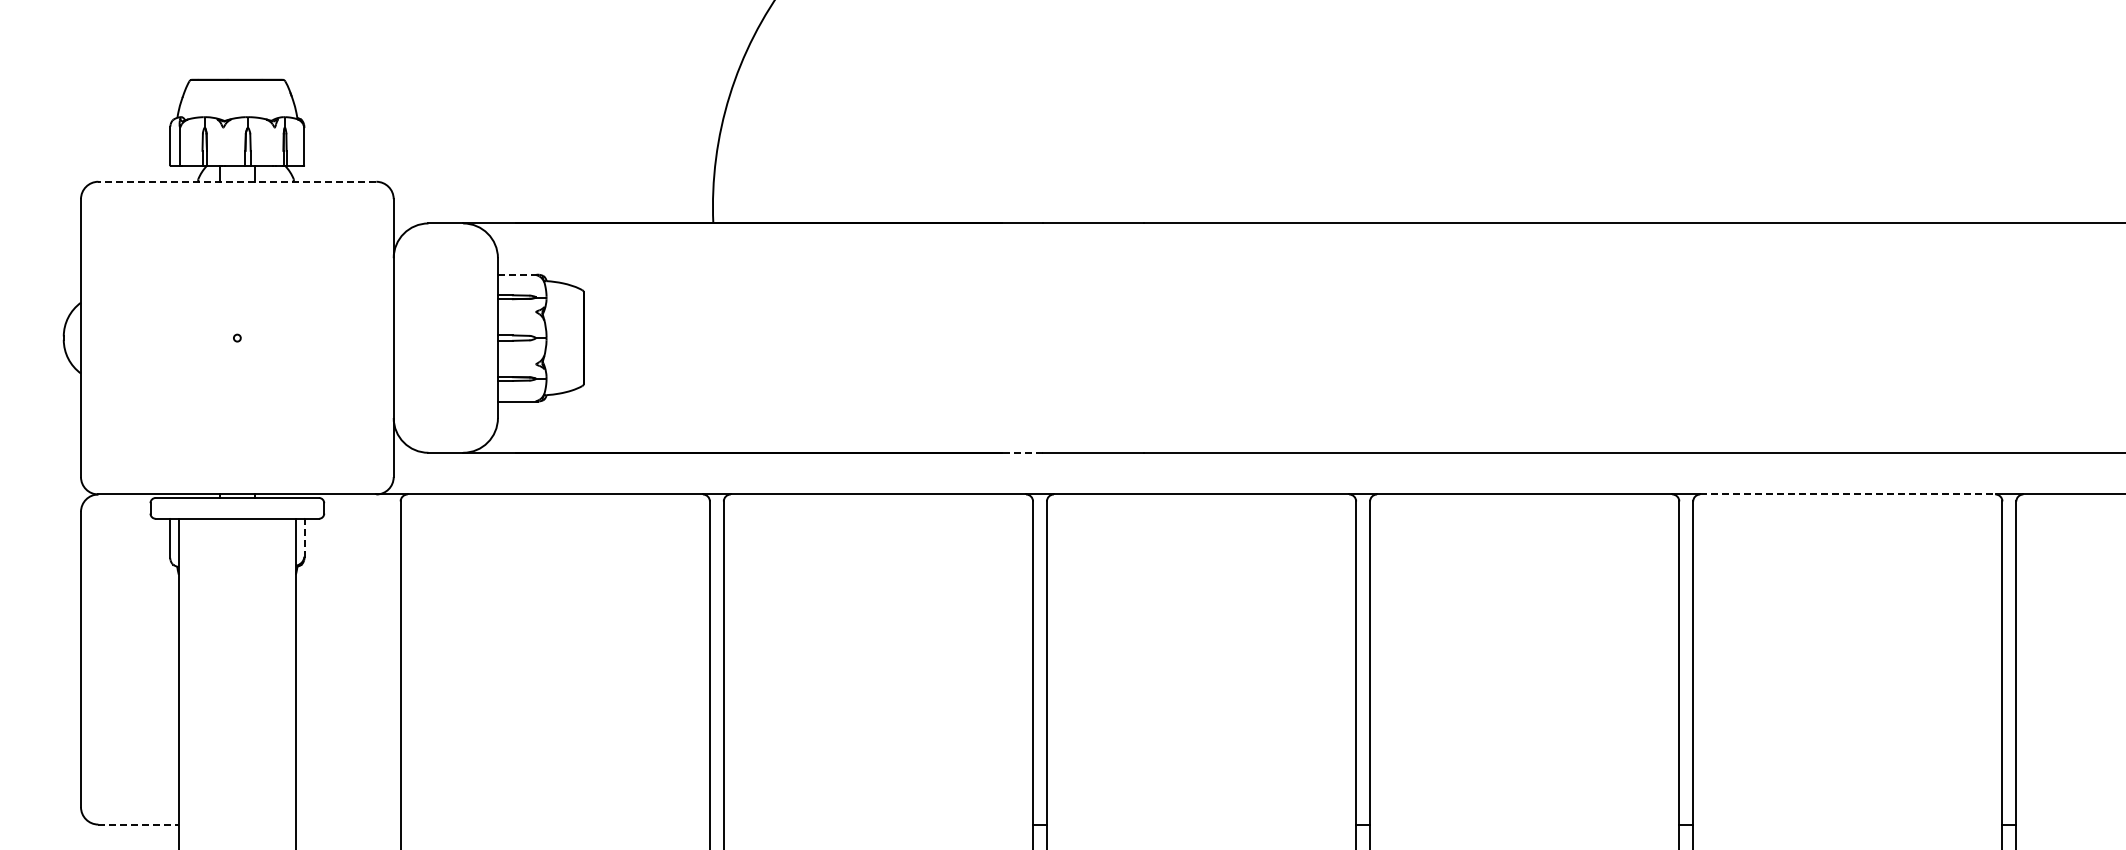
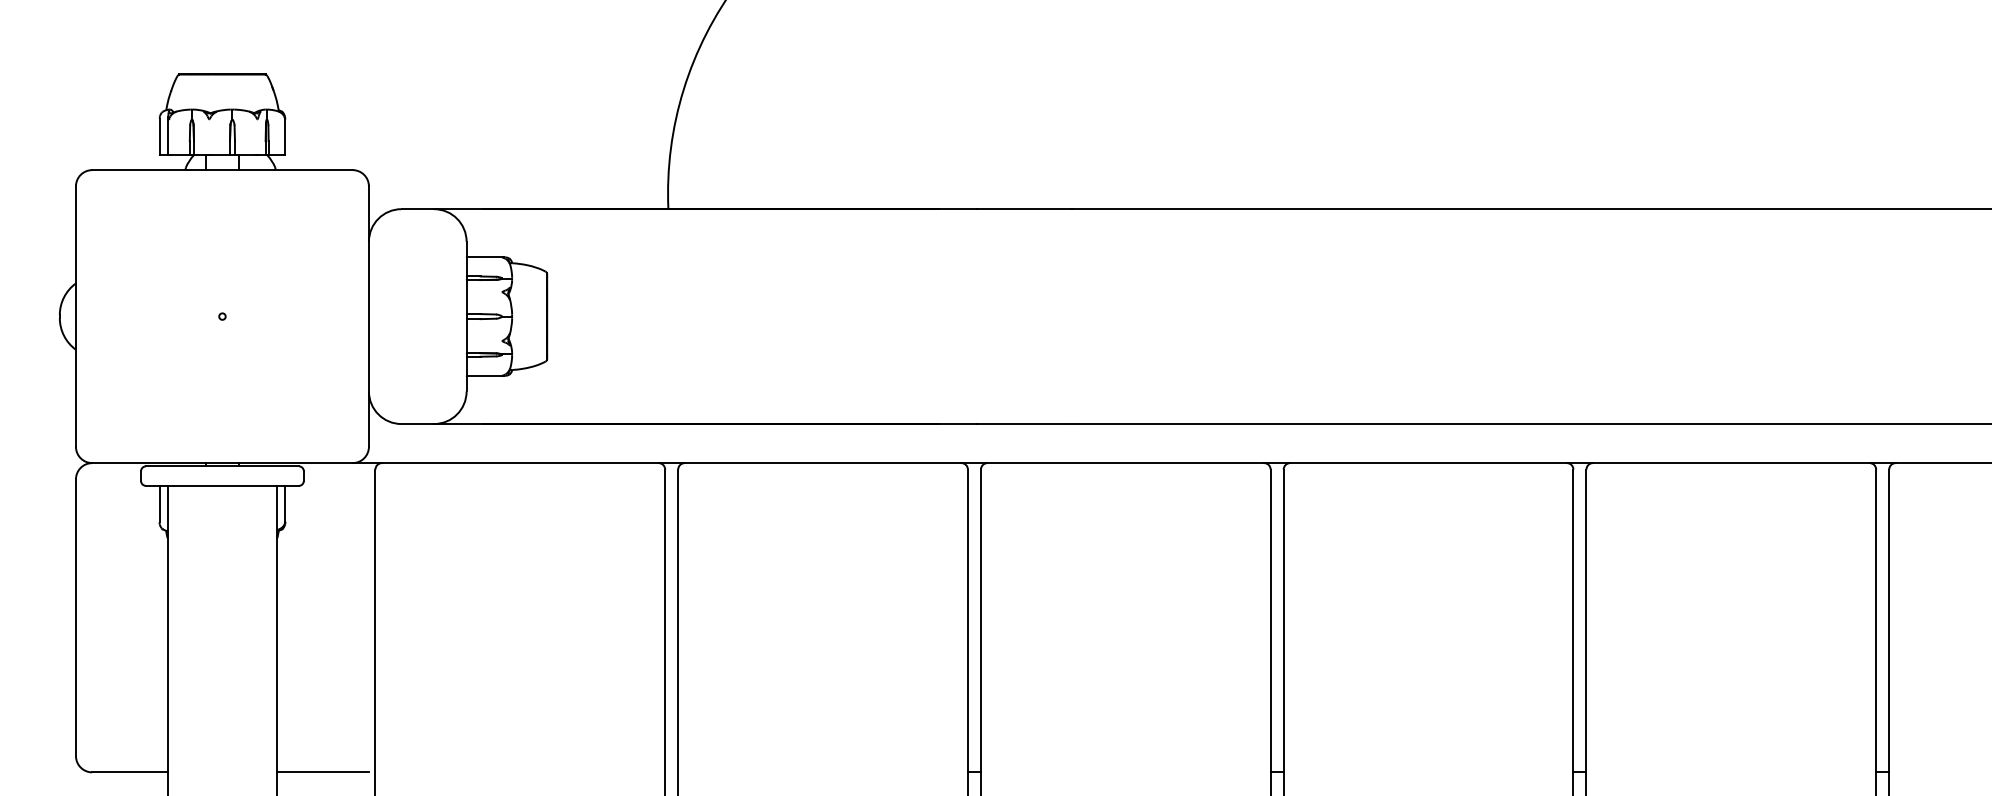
line: (237, 181) -> (222, 169), dashed -> solid
line: (518, 274) -> (485, 256), dashed -> solid
line: (1022, 452) -> (958, 423), dashed -> solid
line: (1847, 494) -> (1730, 463), dashed -> solid
line: (304, 538) -> (285, 504), dashed -> solid
line: (139, 824) -> (130, 772), dashed -> solid
line: (344, 824) -> (322, 772), added

